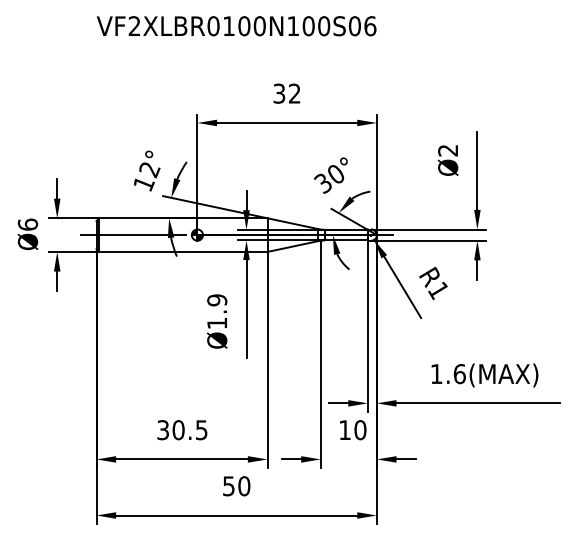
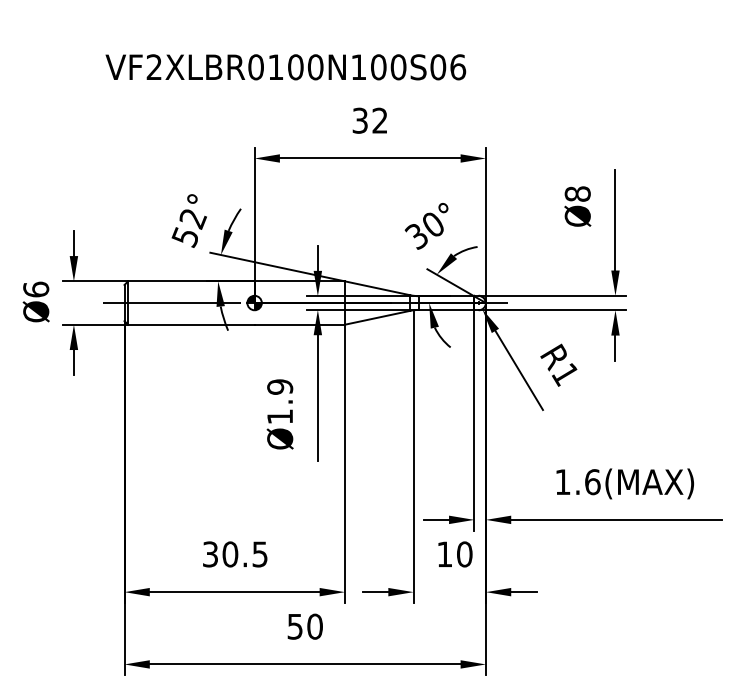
text: (236, 26) -> (285, 67), moved
text: (448, 150) -> (578, 193), Ø2 -> Ø8
text: (143, 184) -> (185, 237), 12° -> 52°

